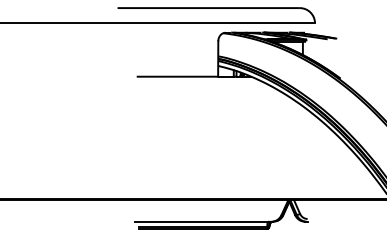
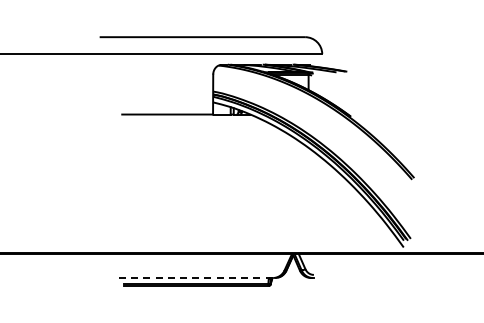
line: (204, 221) -> (197, 277), solid -> dashed

